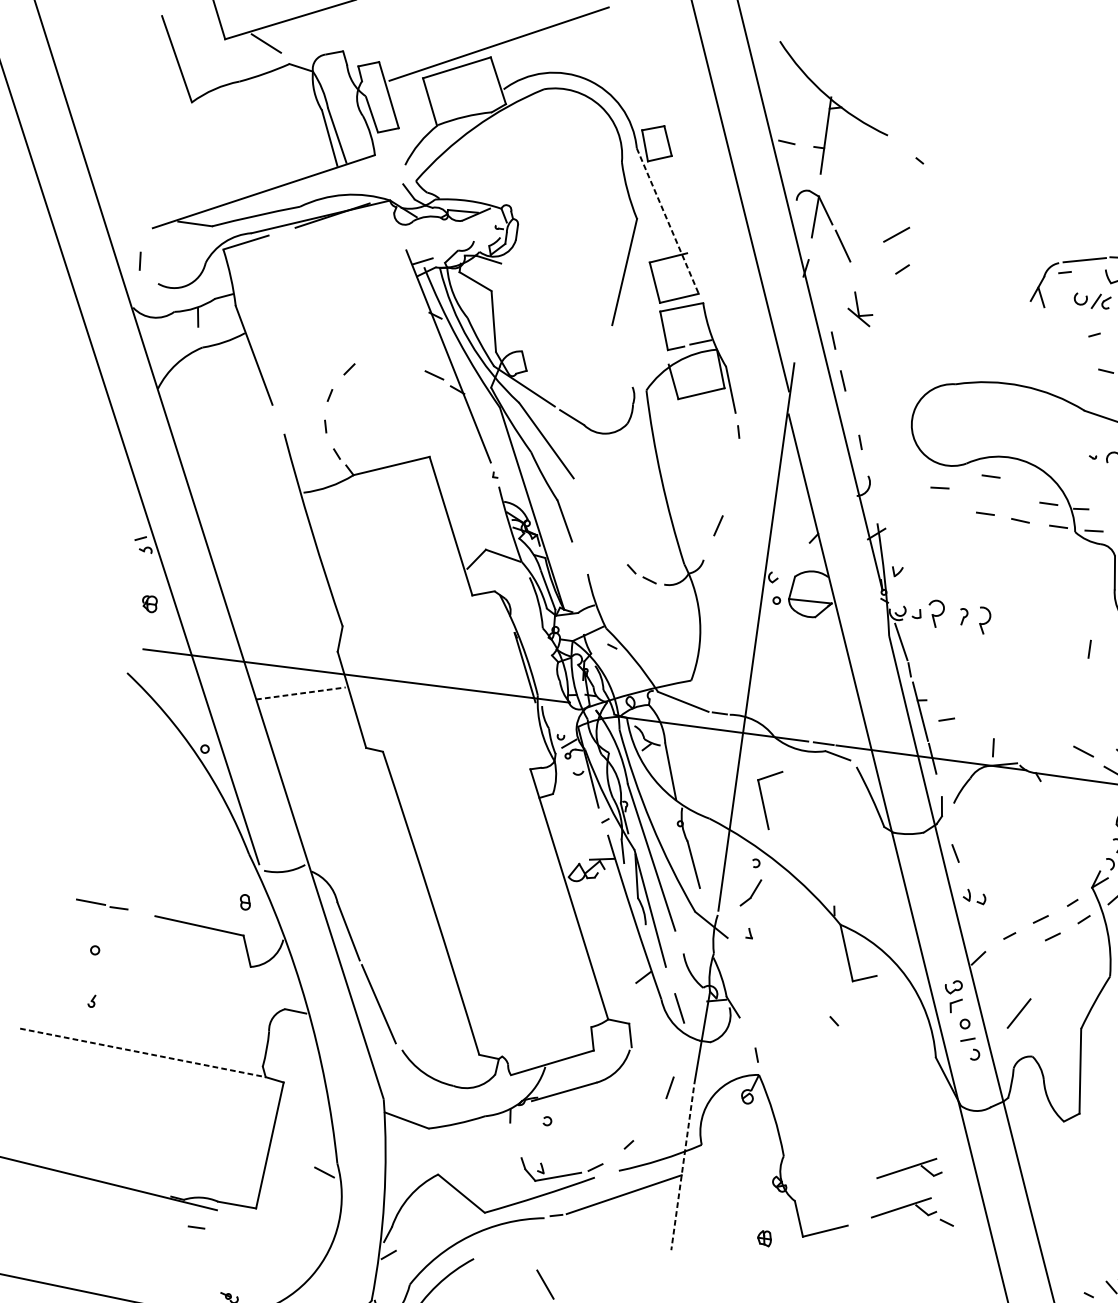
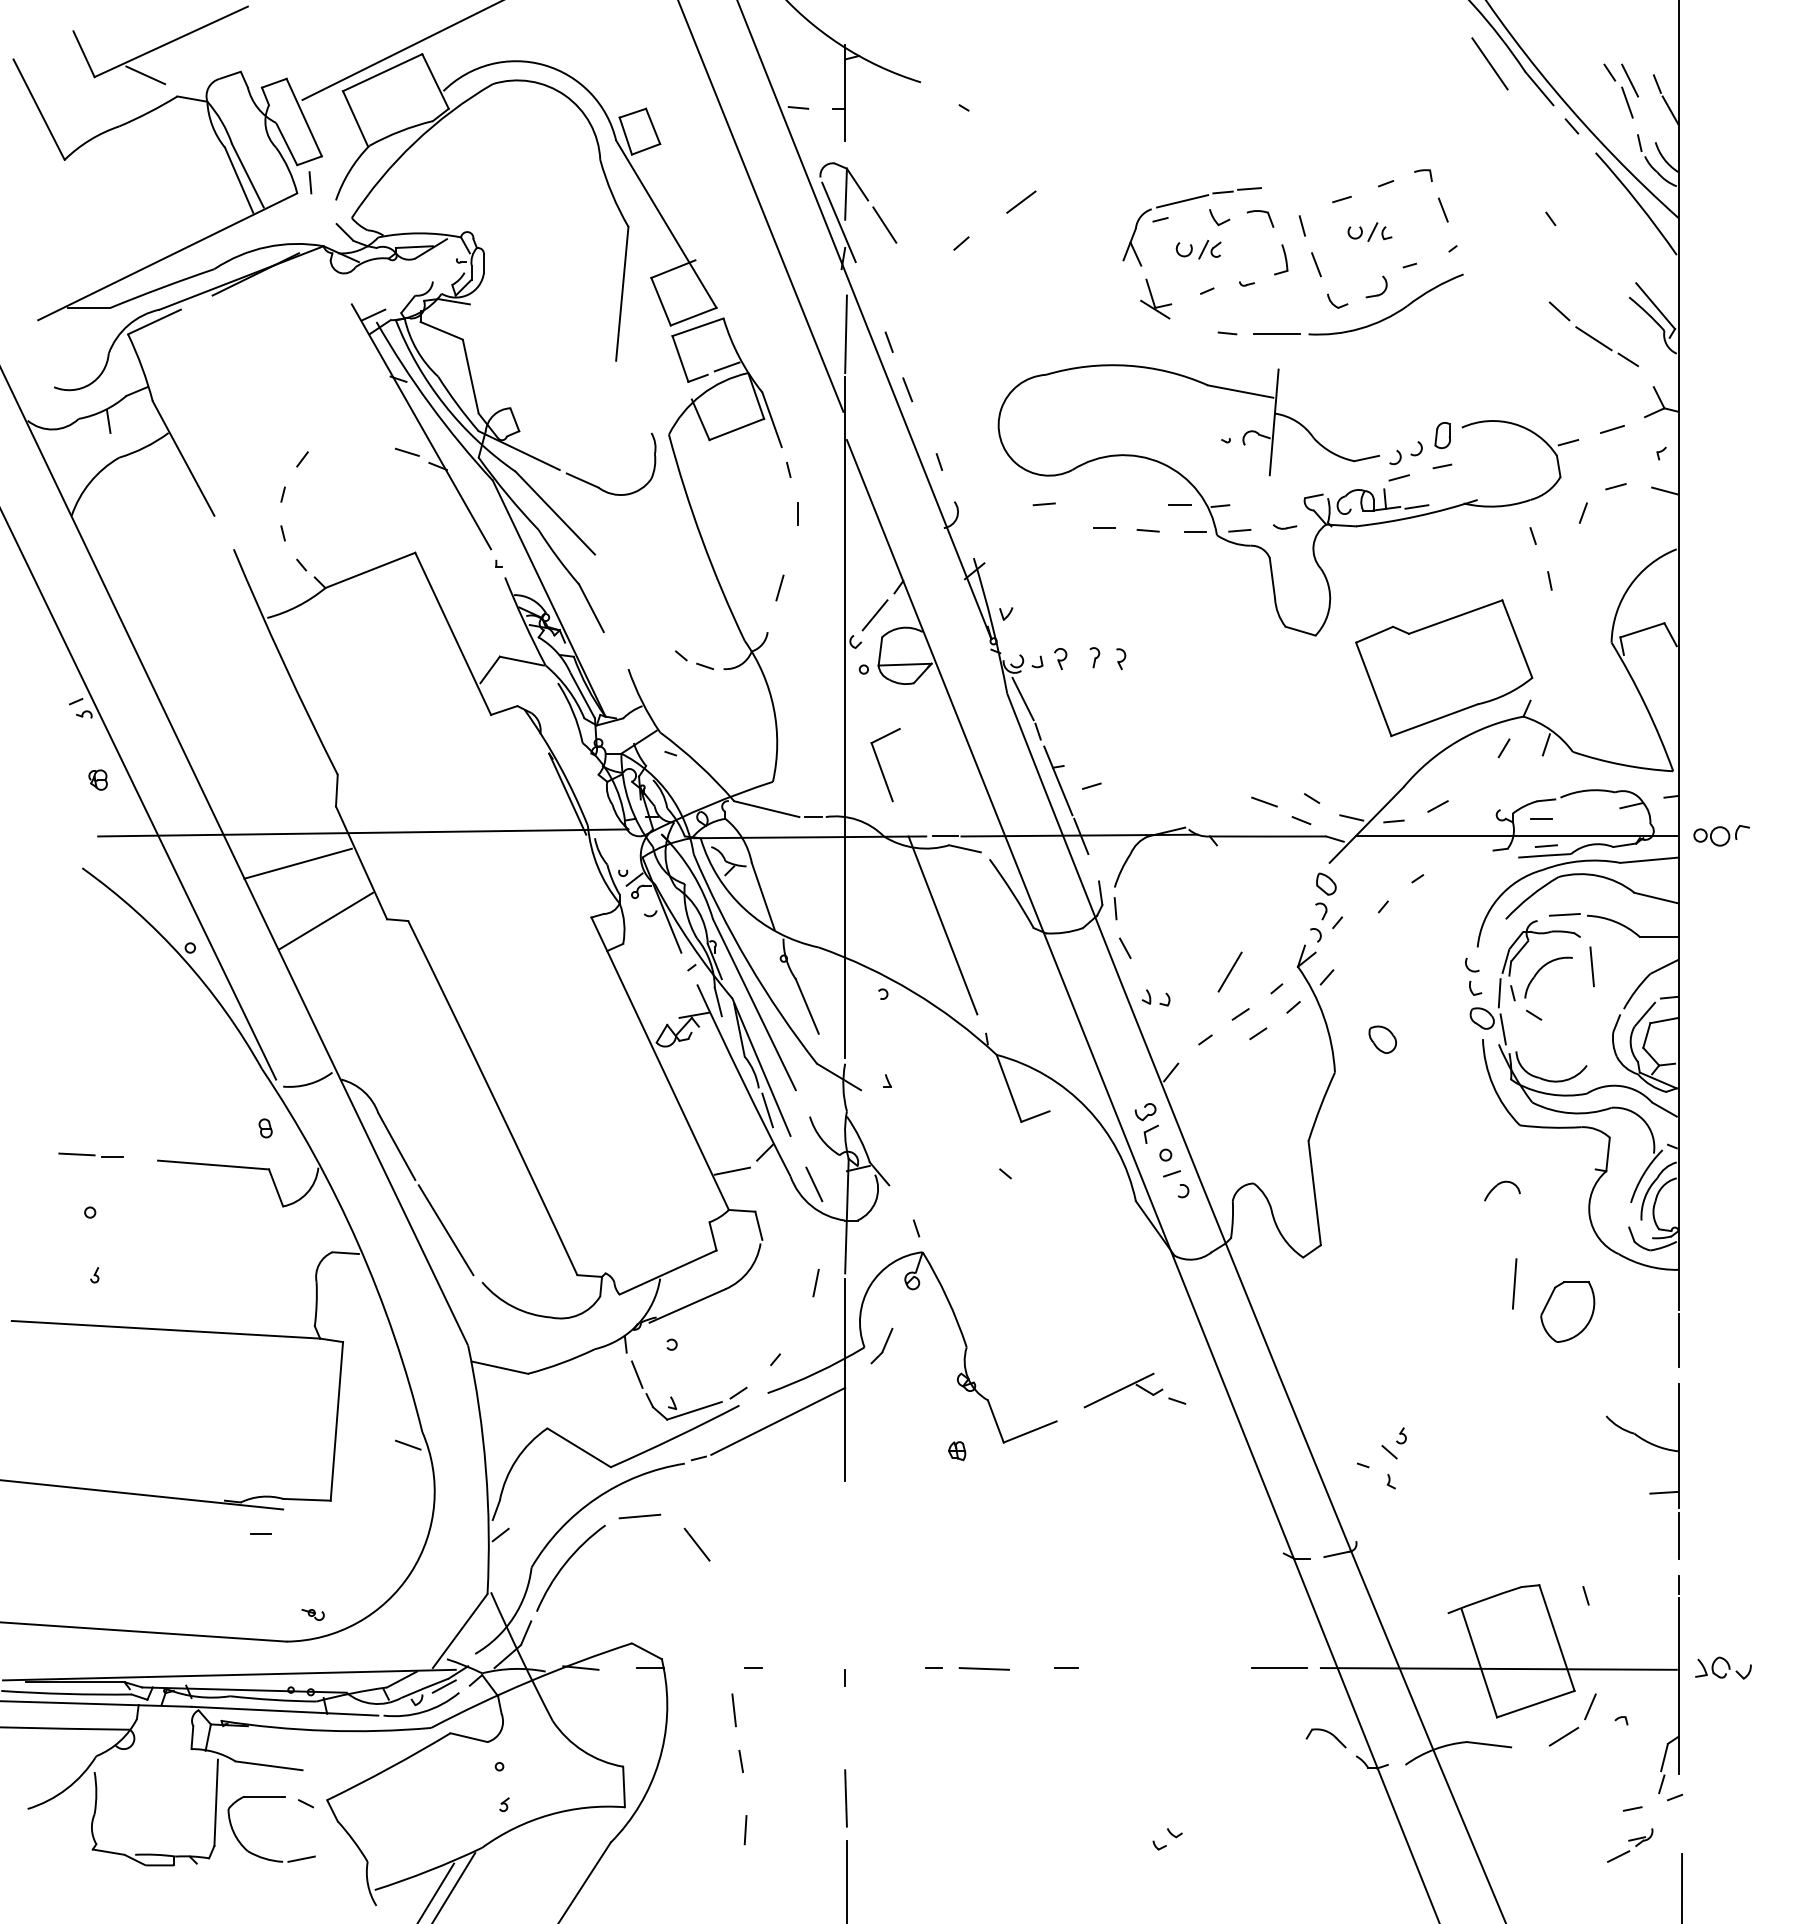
line: (667, 221) -> (666, 224), dashed -> solid
line: (896, 234) -> (1021, 201), moved
line: (806, 238) -> (838, 222), added
line: (140, 261) -> (310, 182), moved
part: (861, 308) -> (1156, 298), moved
line: (799, 329) -> (845, 334), added
line: (990, 476) -> (1104, 481), removed
line: (791, 558) -> (874, 615), added
part: (935, 614) -> (1060, 659), size x0.62
part: (984, 621) -> (1121, 659), size x0.62
line: (1089, 648) -> (797, 513), moved
line: (301, 693) -> (298, 863), dashed -> solid
line: (317, 742) -> (326, 920), added
line: (993, 747) -> (1115, 908), moved
part: (766, 799) -> (885, 765), moved
line: (811, 814) -> (942, 925), added
part: (750, 893) -> (881, 1346), moved
line: (650, 943) -> (767, 1110), added
line: (615, 988) -> (732, 1170), added
line: (1018, 1012) -> (1229, 971), moved
line: (143, 1052) -> (166, 1329), dashed -> solid
line: (515, 1141) -> (636, 1374), added
part: (910, 1168) -> (1123, 1341), removed
line: (682, 1169) -> (845, 1380), dashed -> solid
line: (502, 1255) -> (639, 1516), added

